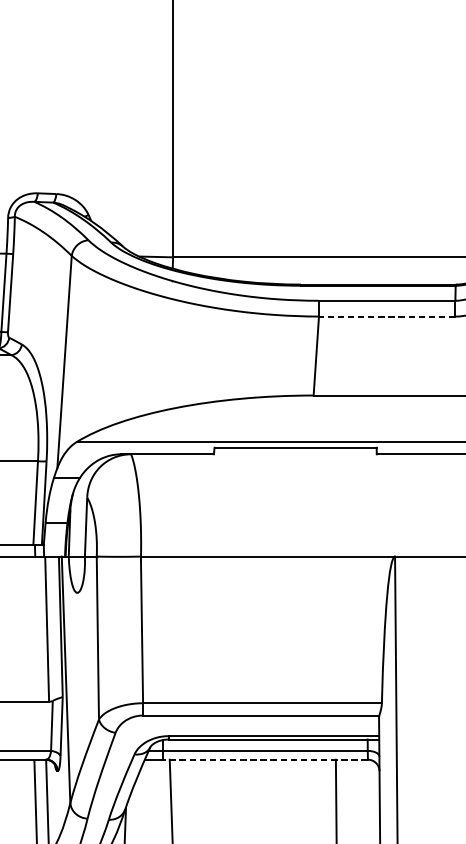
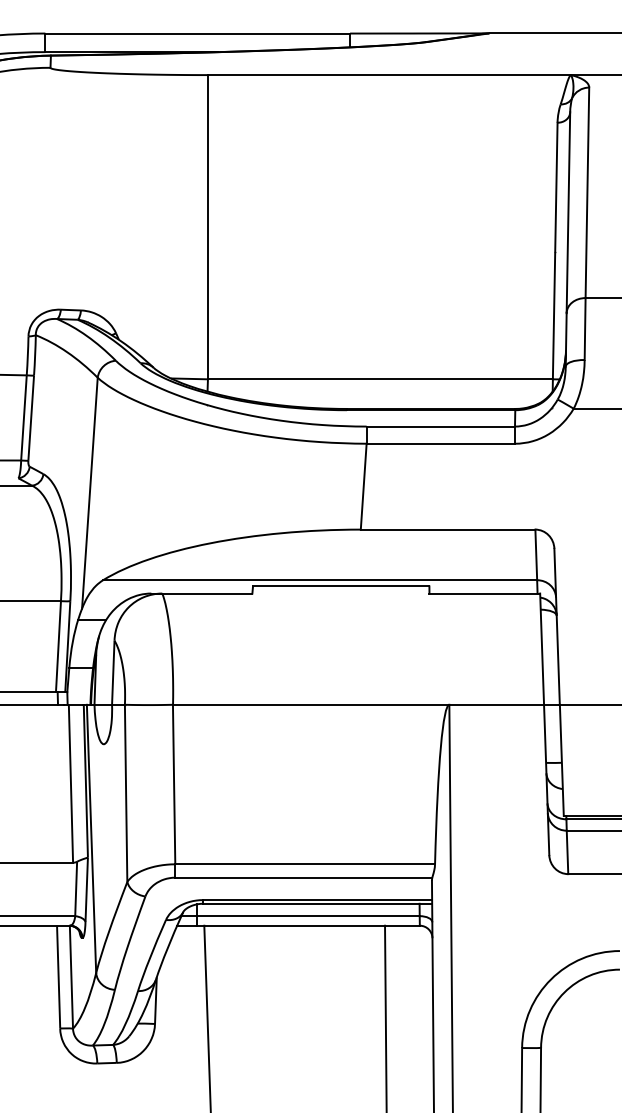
line: (386, 316) -> (440, 443), dashed -> solid
line: (264, 759) -> (307, 925), dashed -> solid

